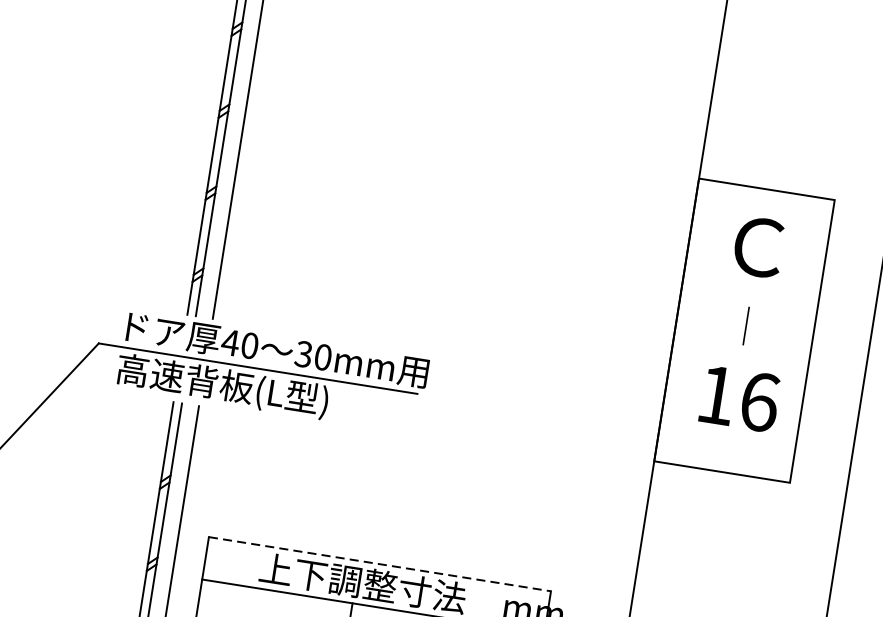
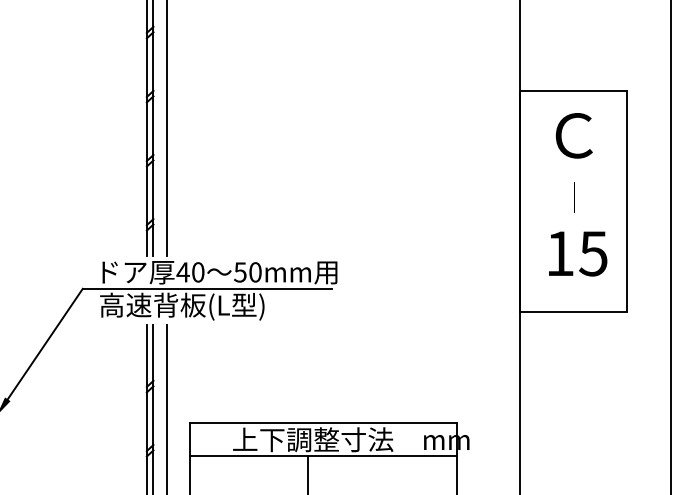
text: (303, 354) -> (240, 272), 30mm -> 50mm
text: (759, 401) -> (593, 253), 16 -> 15
line: (379, 564) -> (323, 423), dashed -> solid

